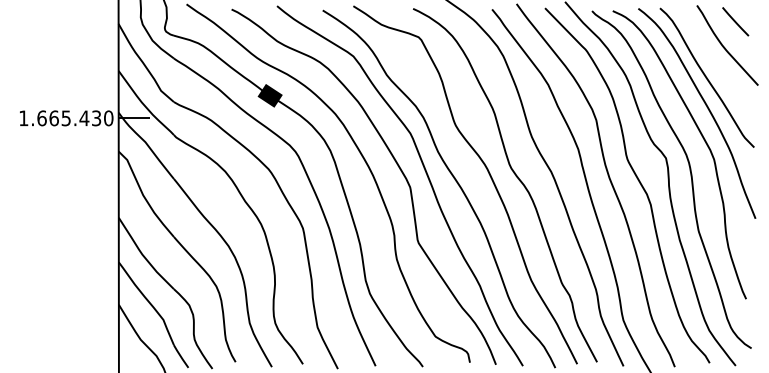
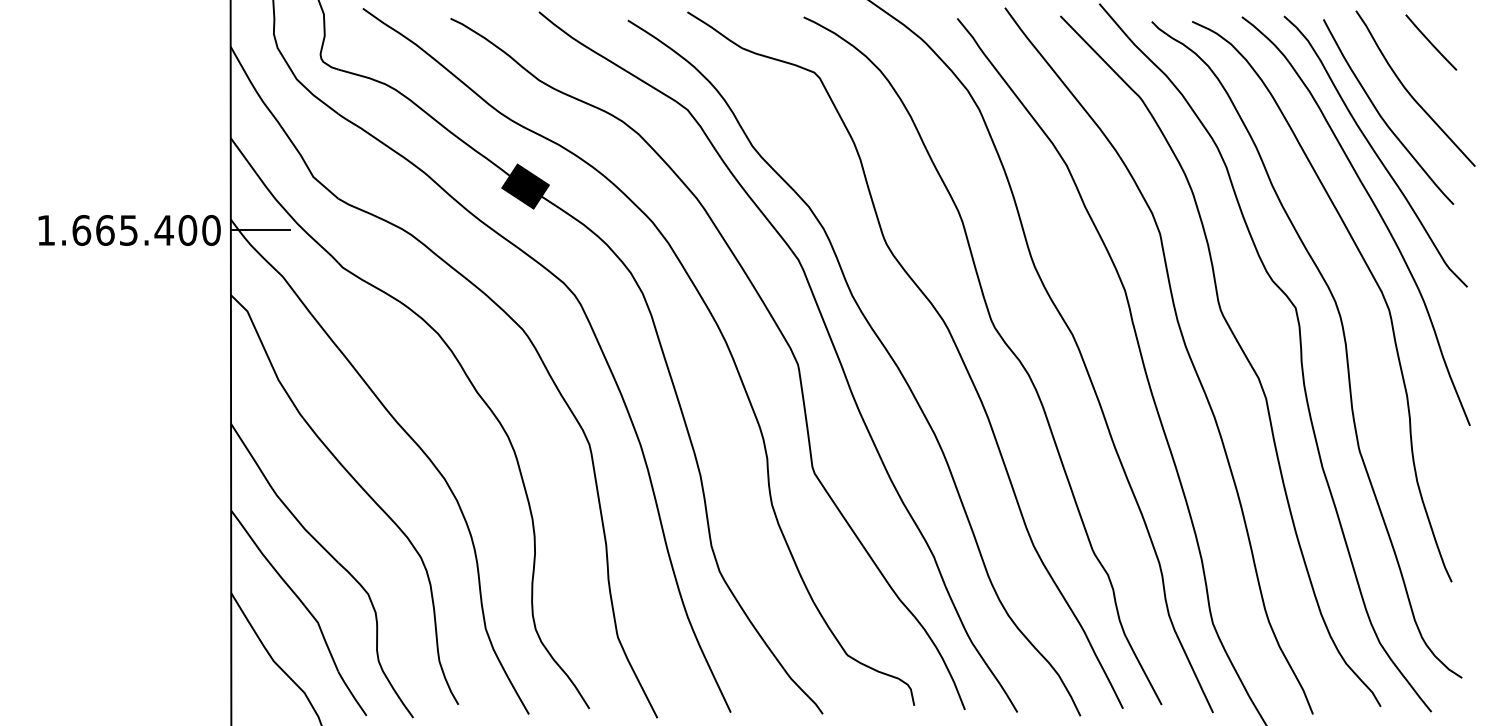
curve: (710, 59) -> (1382, 115), added
text: (96, 118) -> (187, 230), 1.665.430 -> 1.665.400

